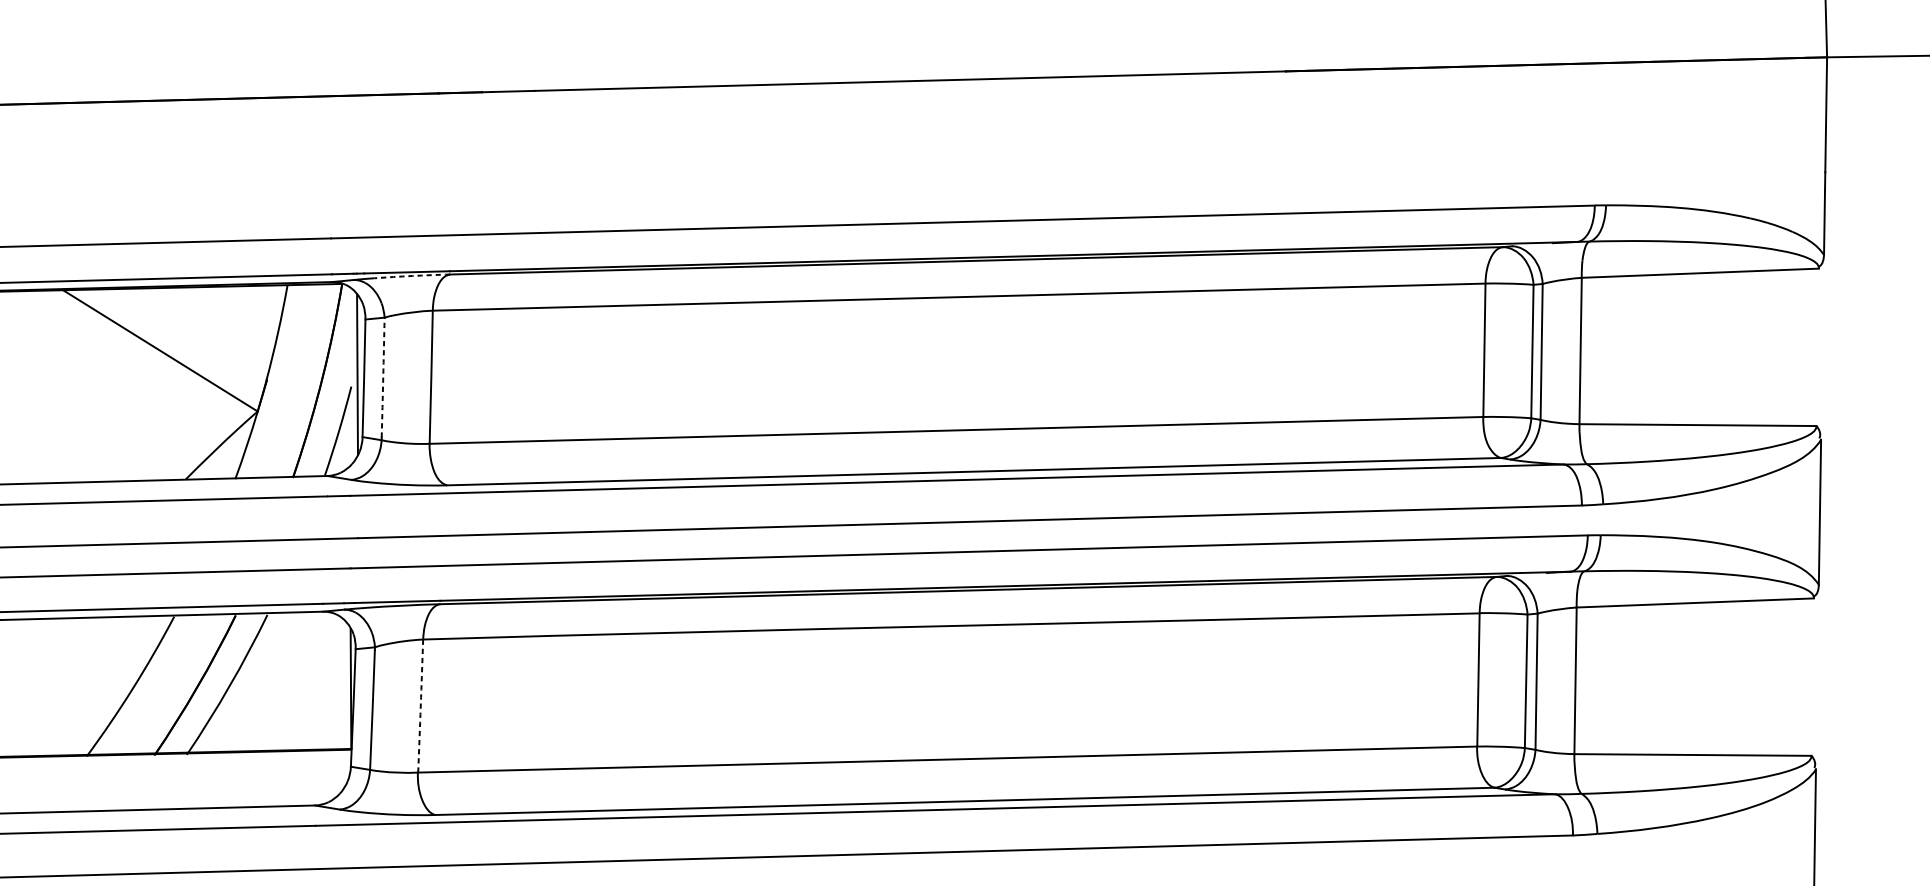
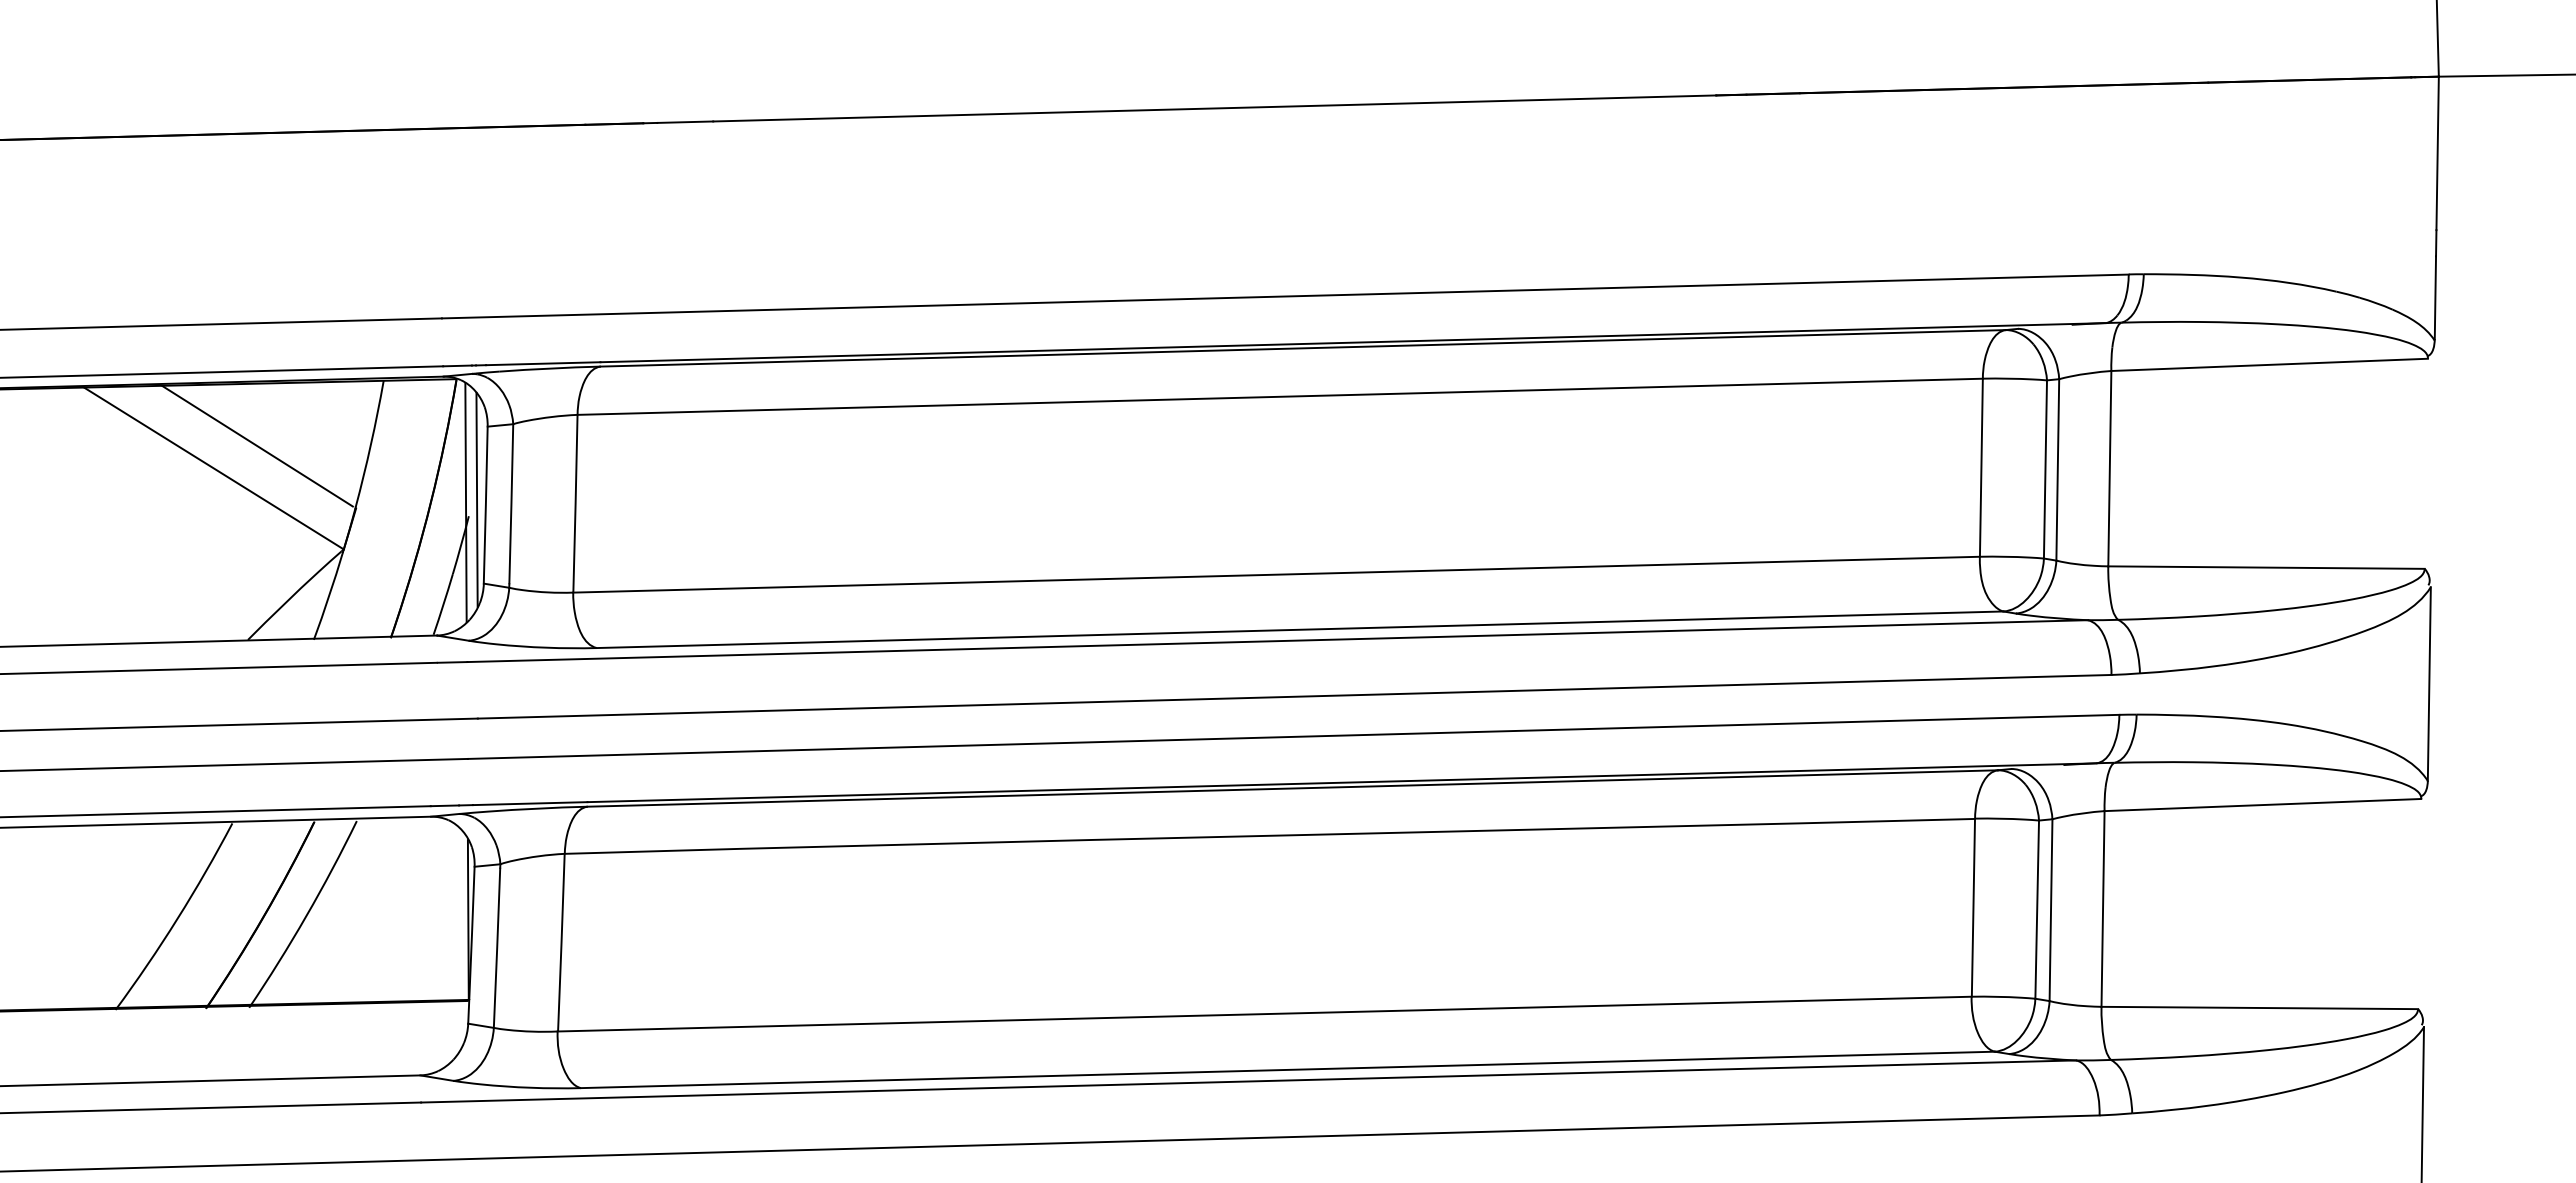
arc: (412, 275) -> (550, 368), dashed -> solid
line: (193, 333) -> (257, 445), added
line: (348, 376) -> (465, 502), added
arc: (383, 377) -> (511, 504), dashed -> solid
arc: (420, 705) -> (561, 942), dashed -> solid

